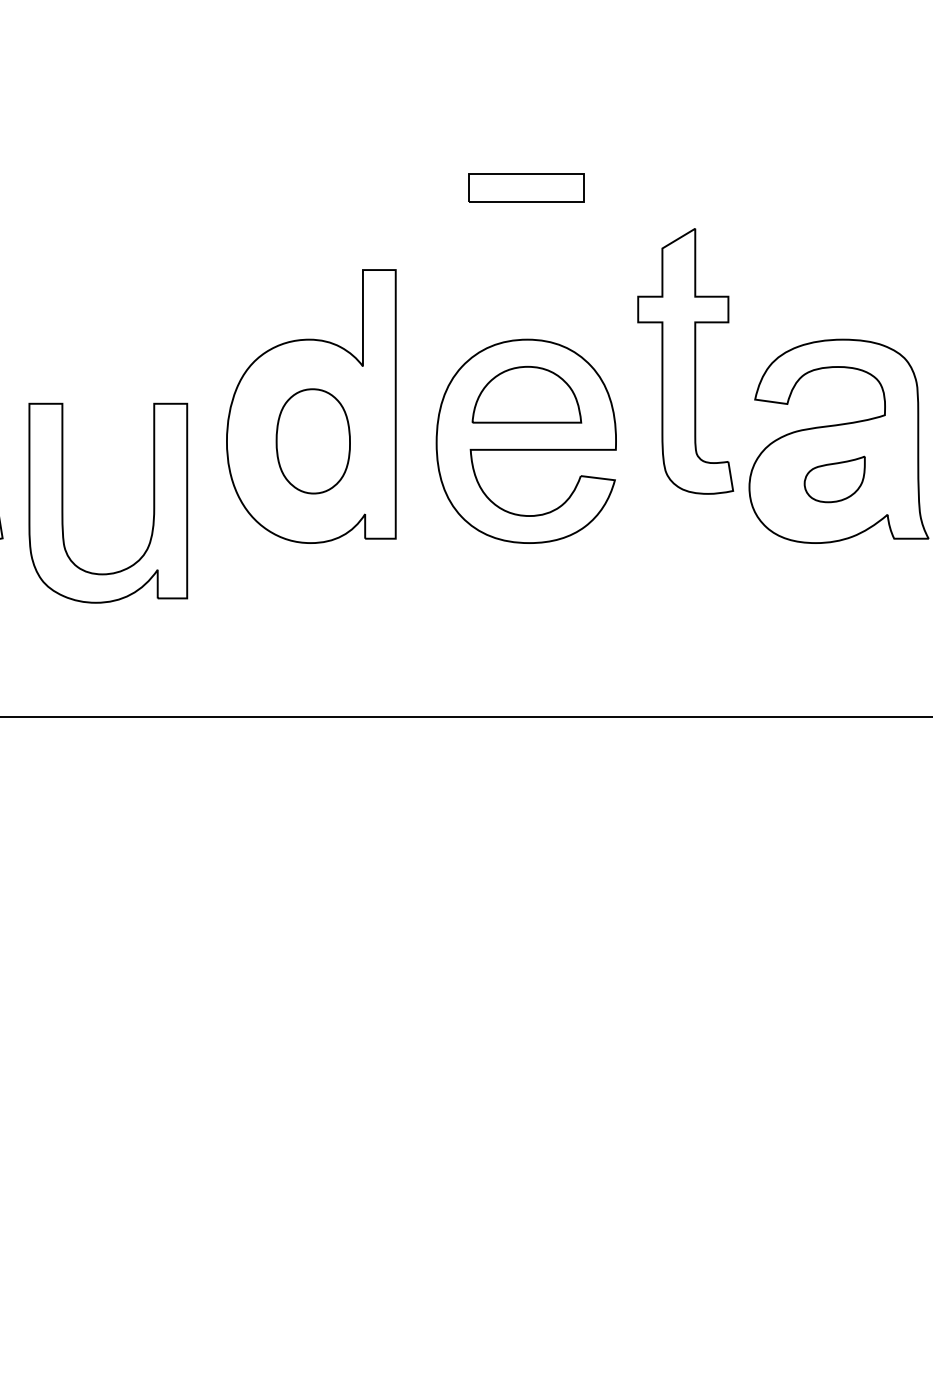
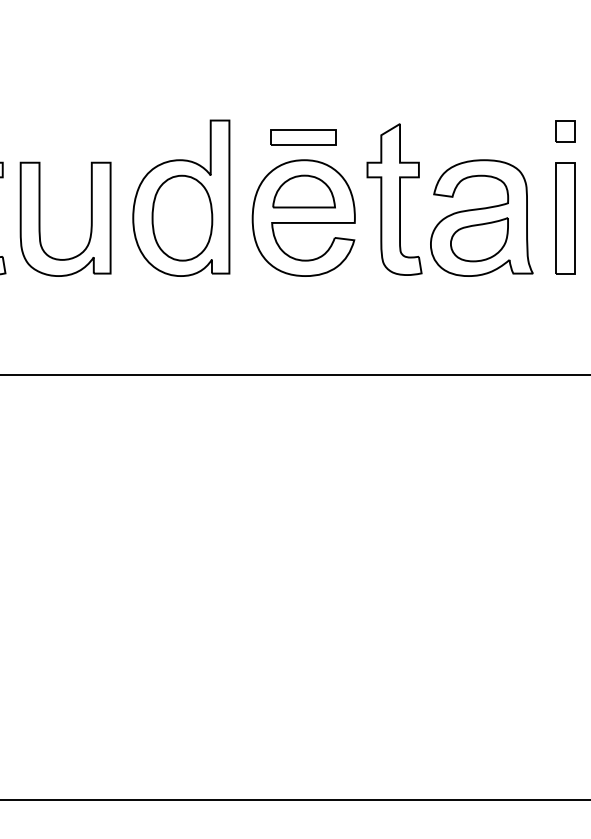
part: (525, 187) -> (303, 137), moved
part: (685, 361) -> (394, 199), moved
part: (313, 440) -> (182, 217), size x1.43
part: (834, 478) -> (479, 239), size x1.67
part: (64, 501) -> (40, 218), moved

